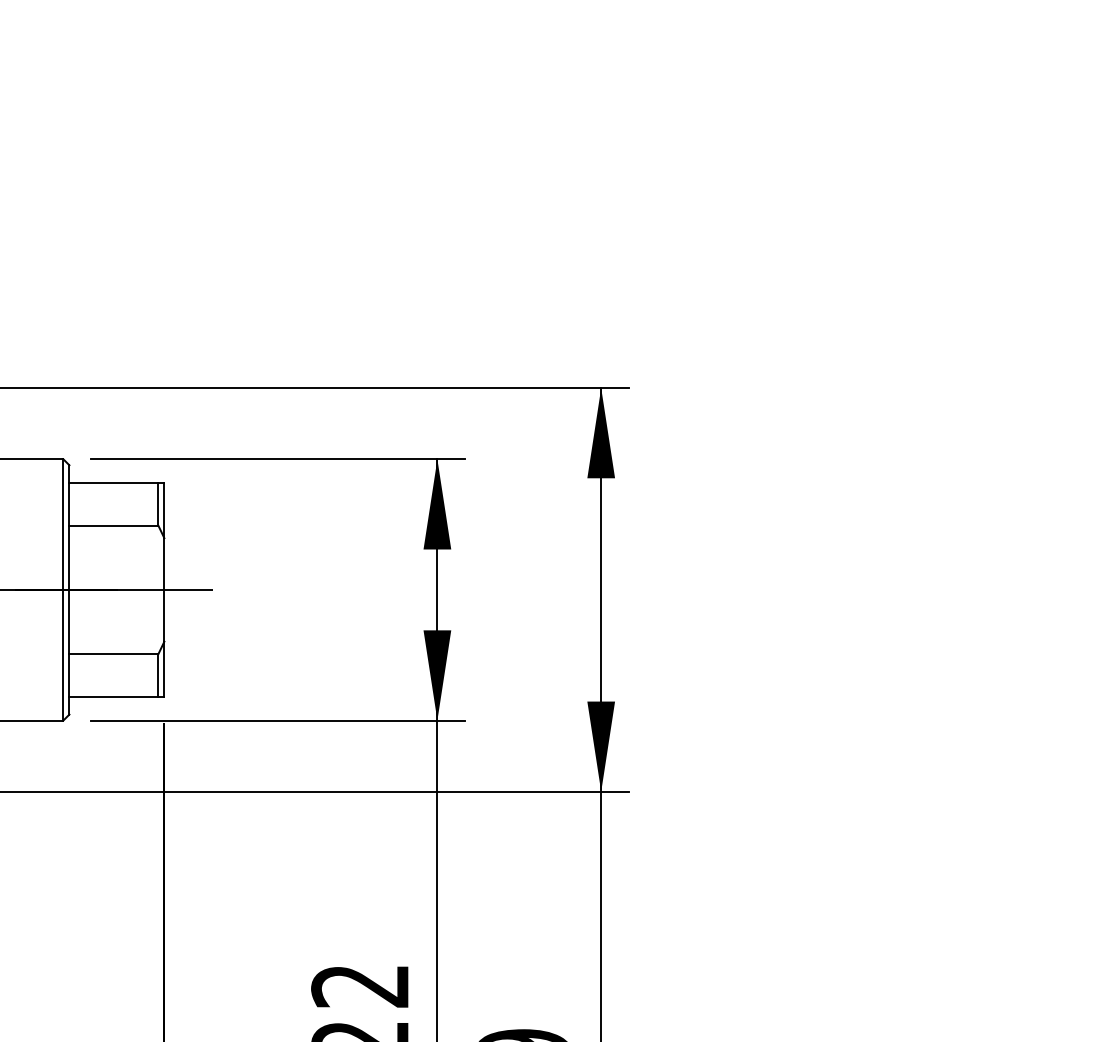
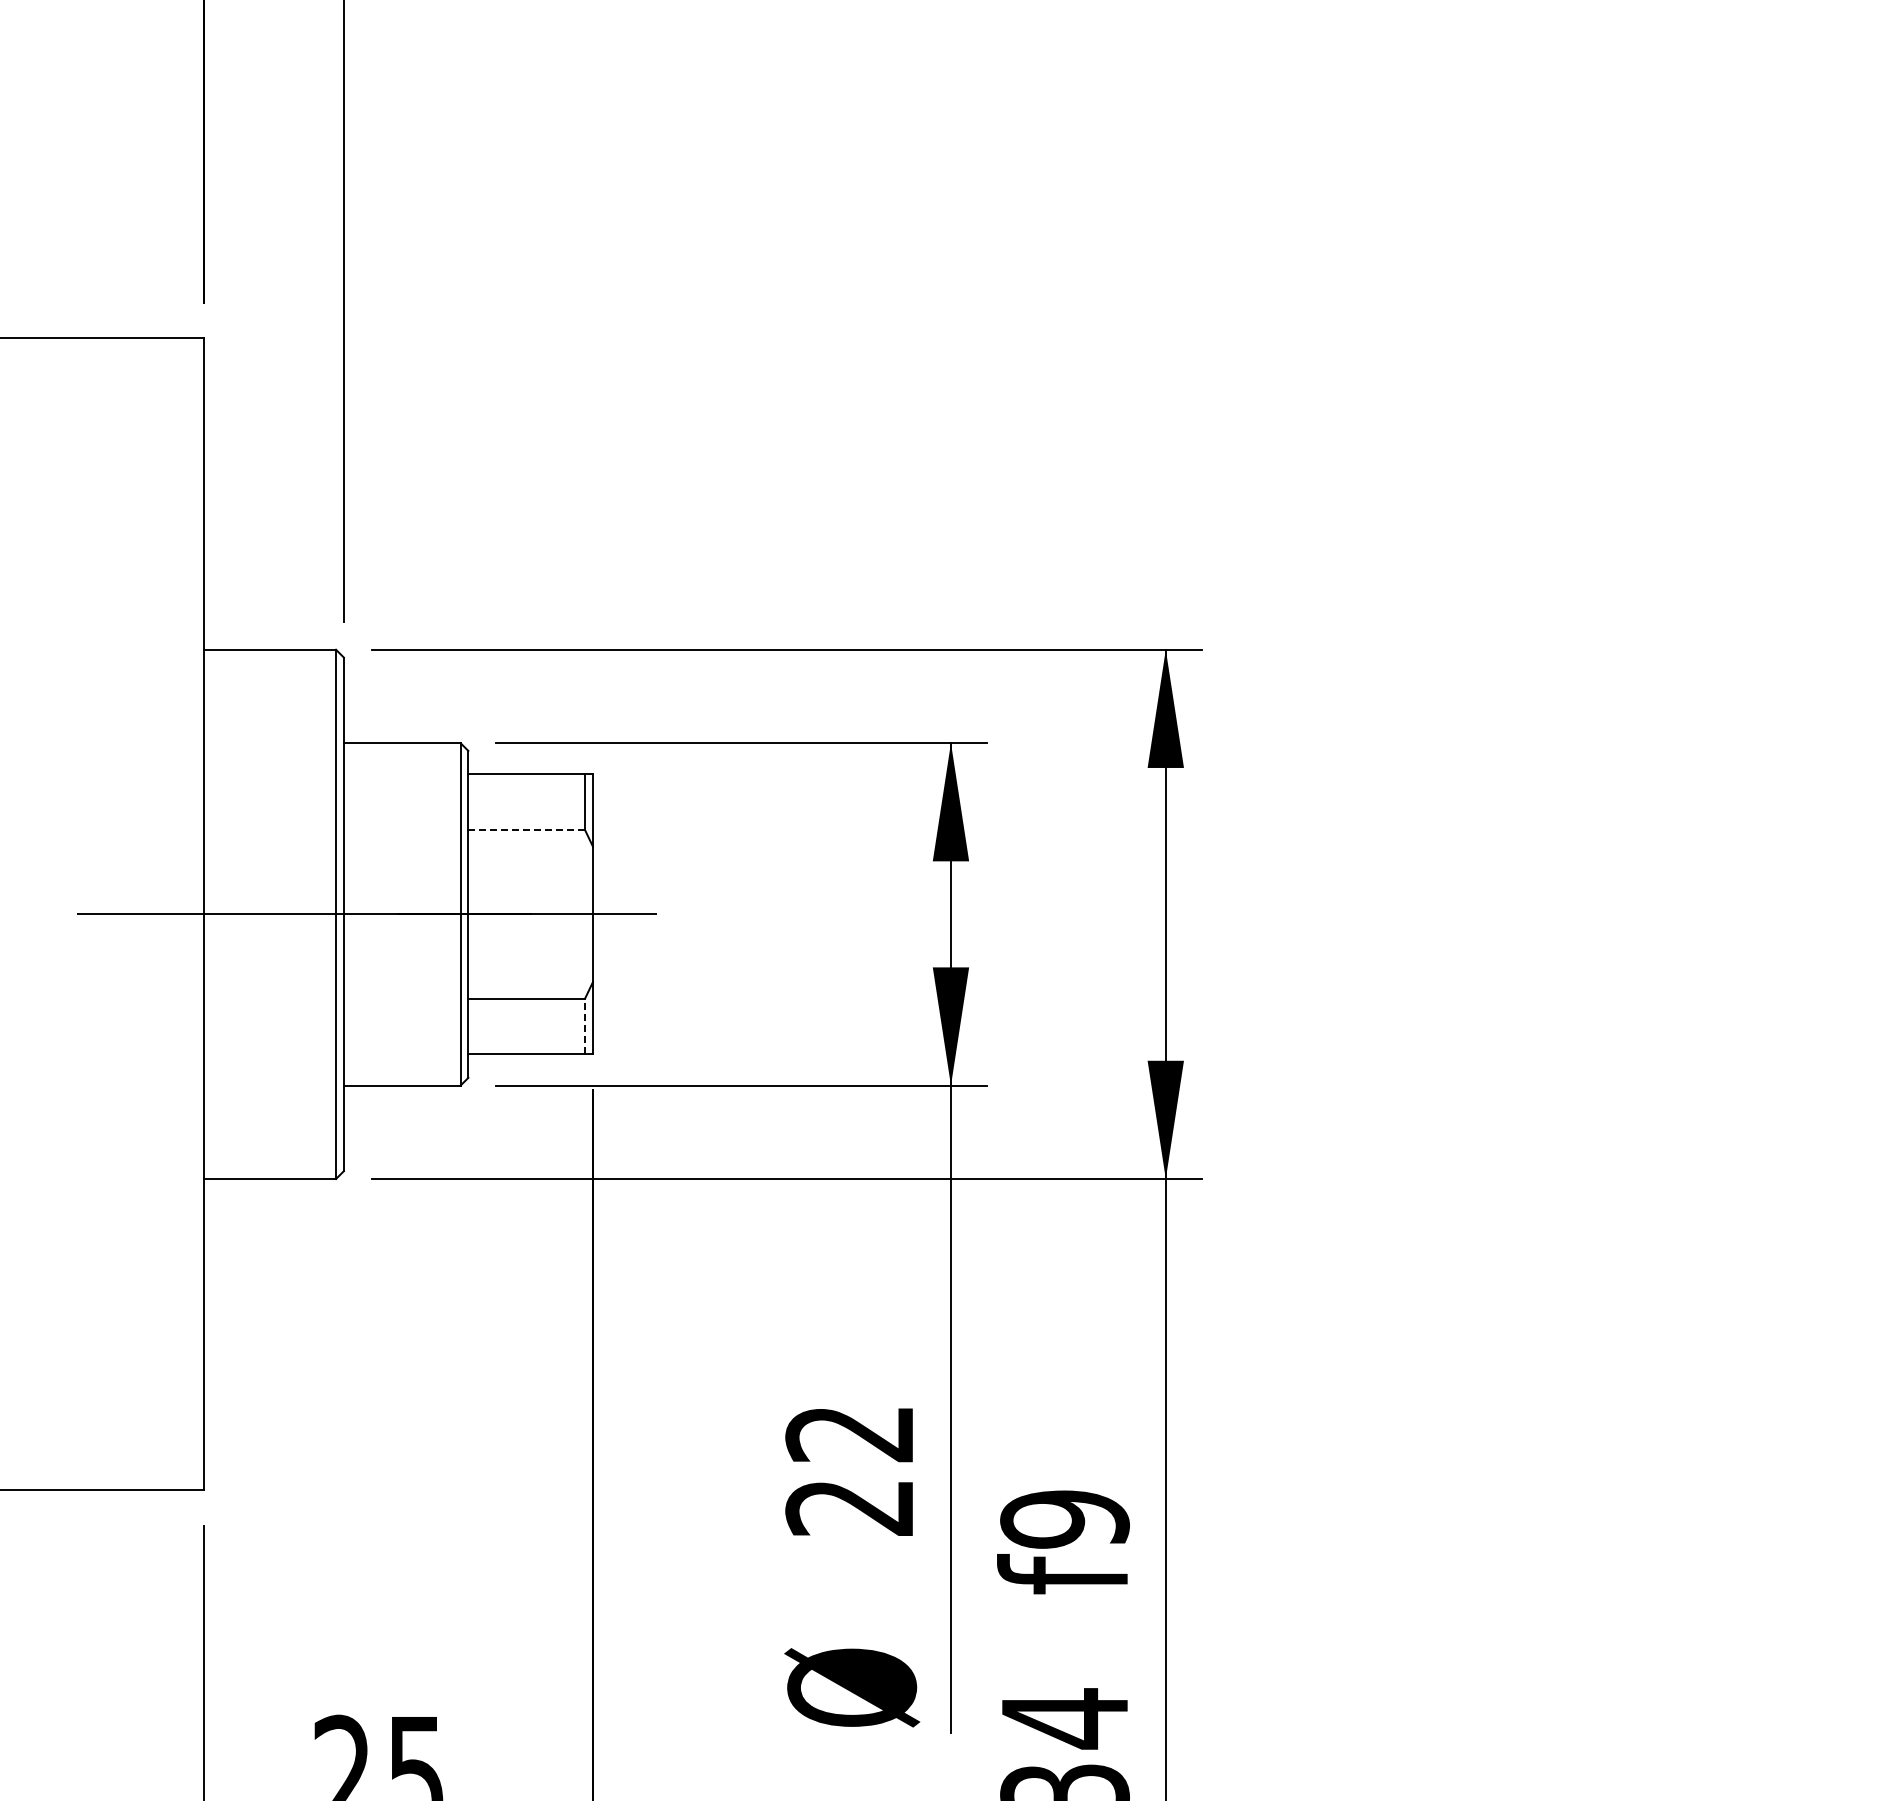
line: (114, 525) -> (527, 830), solid -> dashed
line: (158, 675) -> (585, 1026), solid -> dashed

